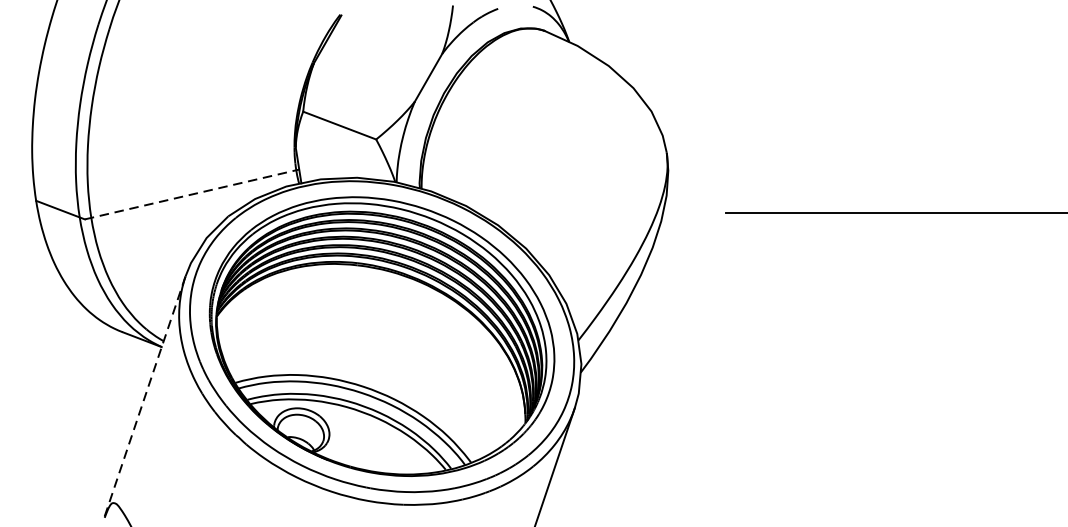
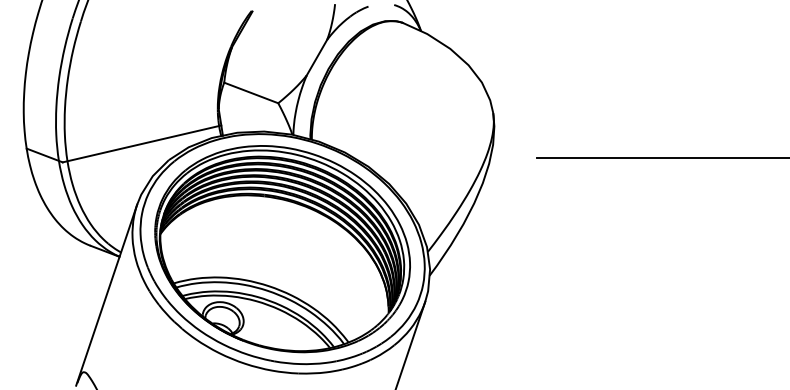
line: (192, 193) -> (142, 143), dashed -> solid
line: (144, 399) -> (106, 295), dashed -> solid

